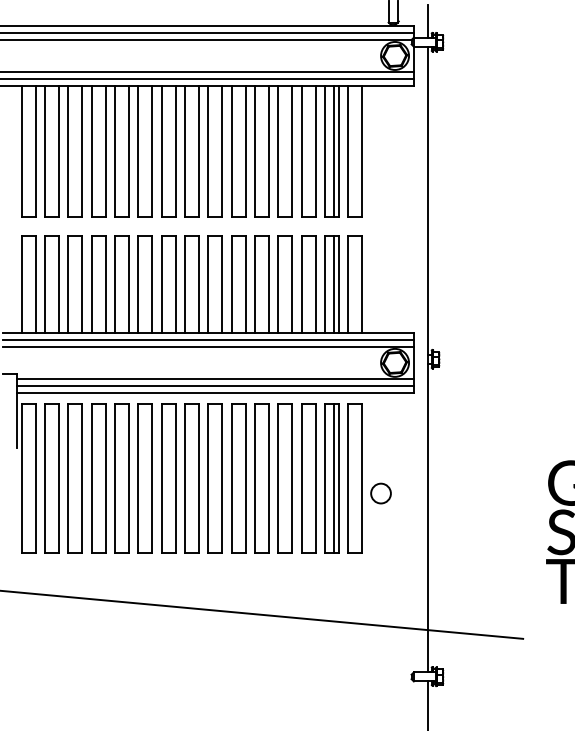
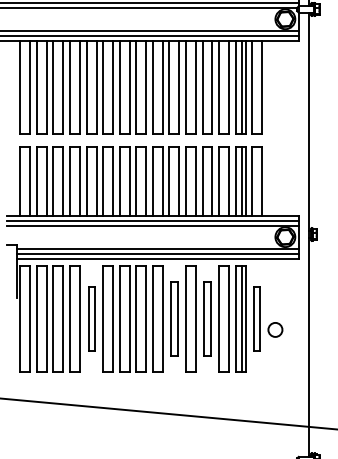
part: (121, 478) -> (91, 319), size x0.6
part: (238, 478) -> (174, 319), size x0.7
part: (284, 478) -> (206, 319), size x0.7
part: (354, 478) -> (256, 319), size x0.6

